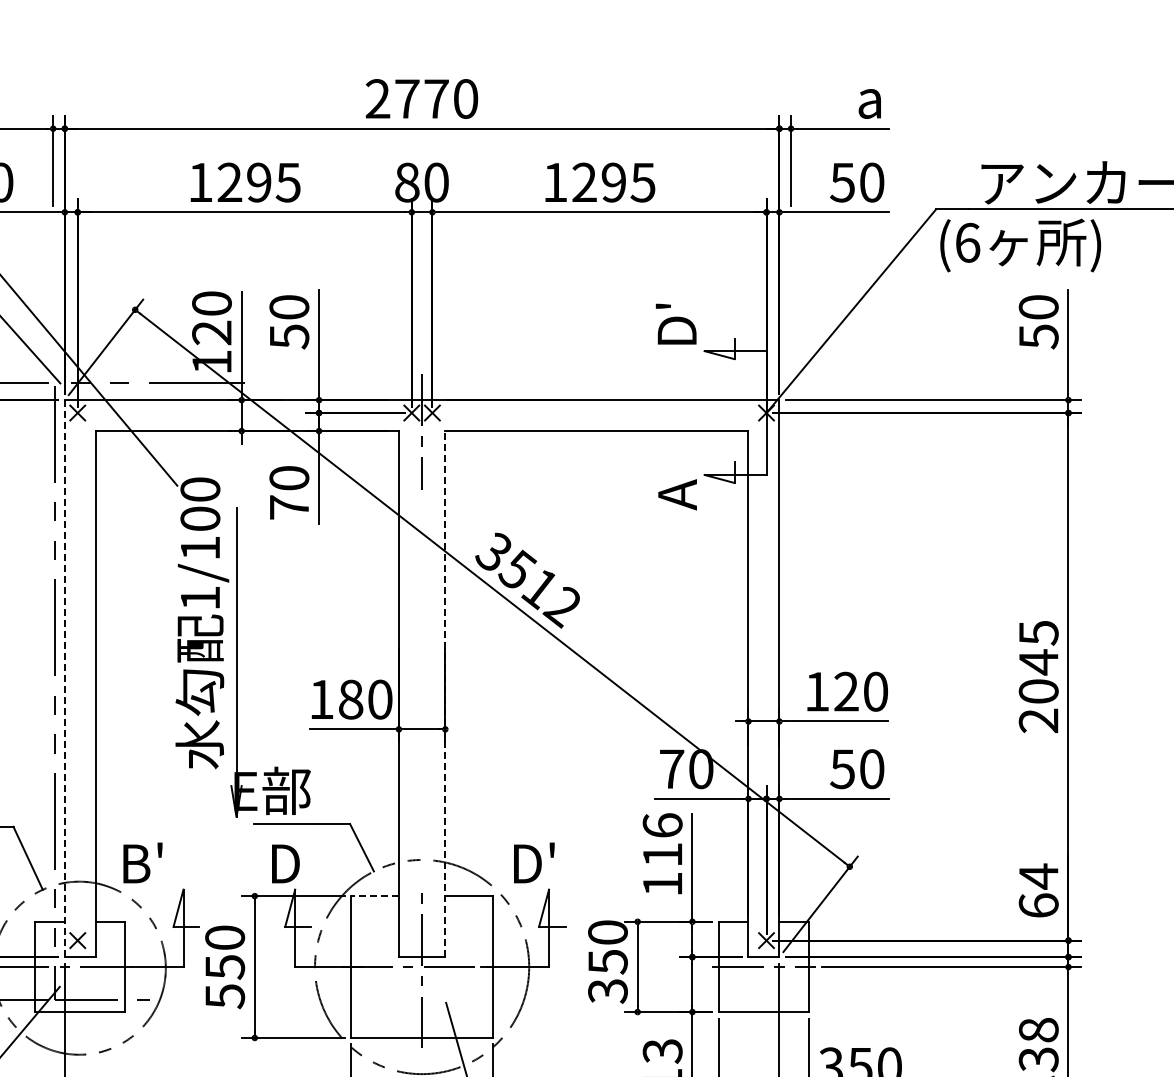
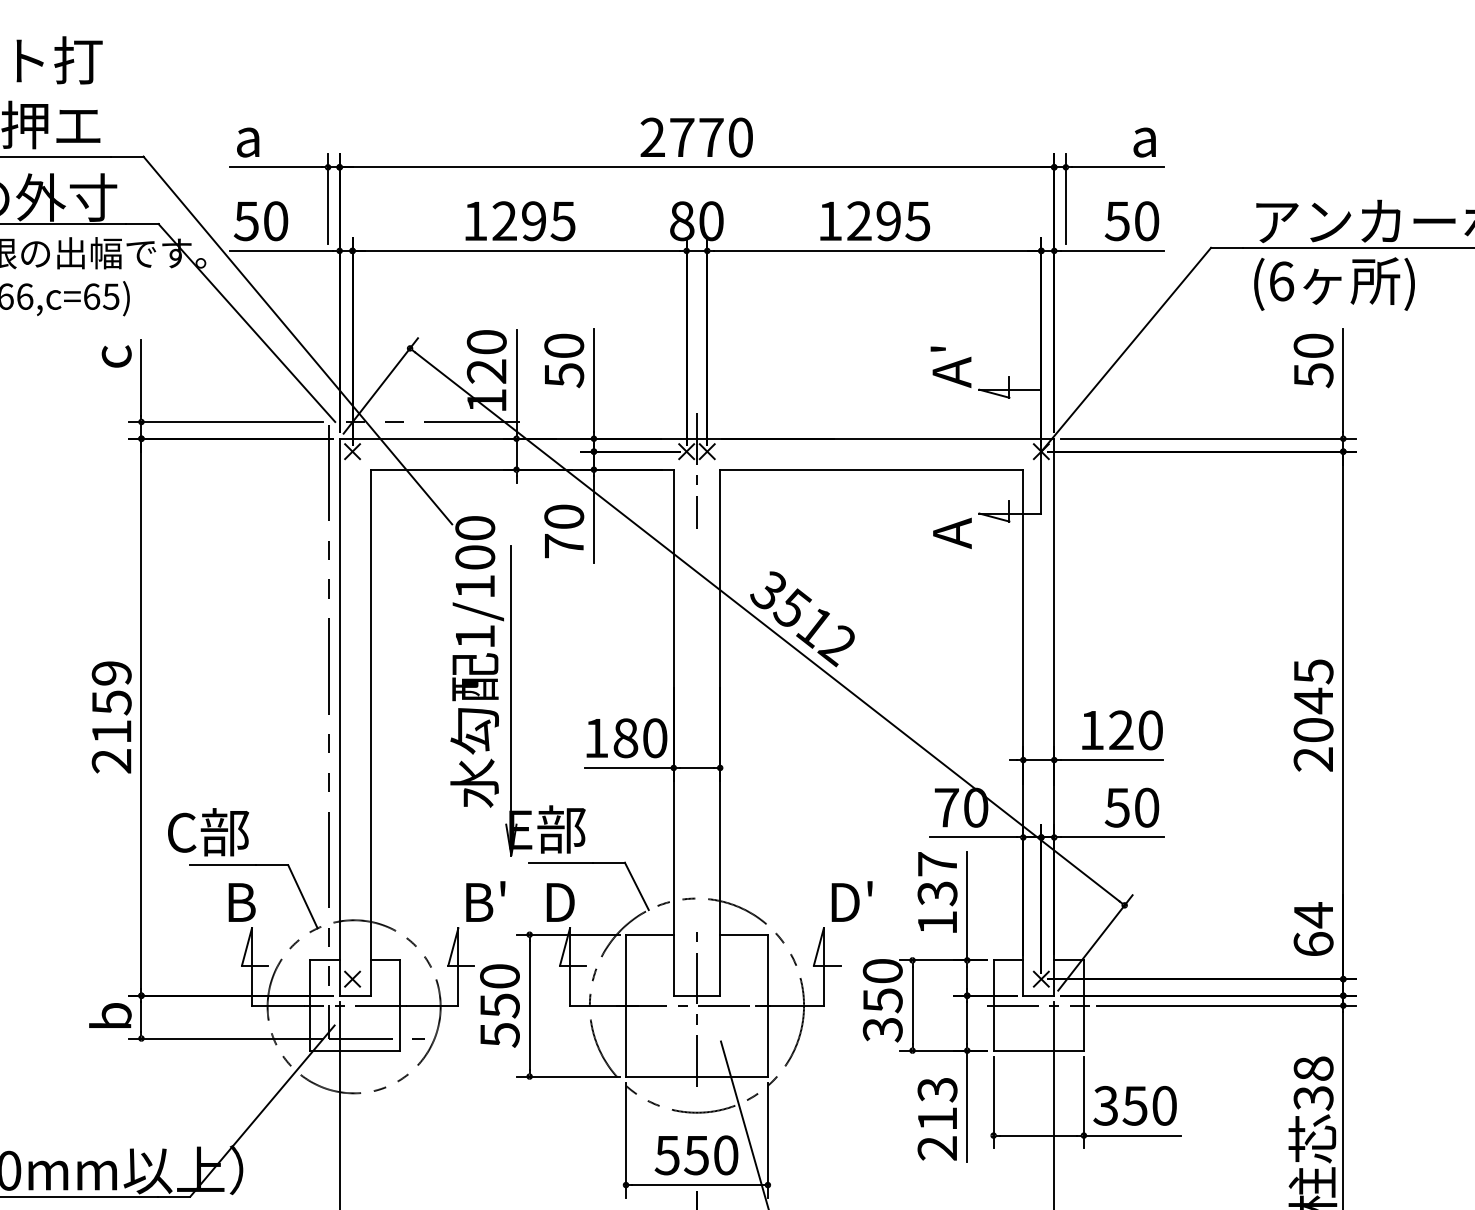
text: (1020, 244) -> (1334, 283), moved
text: (675, 325) -> (950, 364), D' -> A'
line: (64, 677) -> (339, 716), dashed -> solid
line: (445, 693) -> (720, 732), dashed -> solid
text: (662, 839) -> (937, 878), 116 -> 137
text: (142, 862) -> (485, 901), moved
text: (533, 862) -> (851, 901), moved
line: (374, 895) -> (649, 934), dashed -> solid

